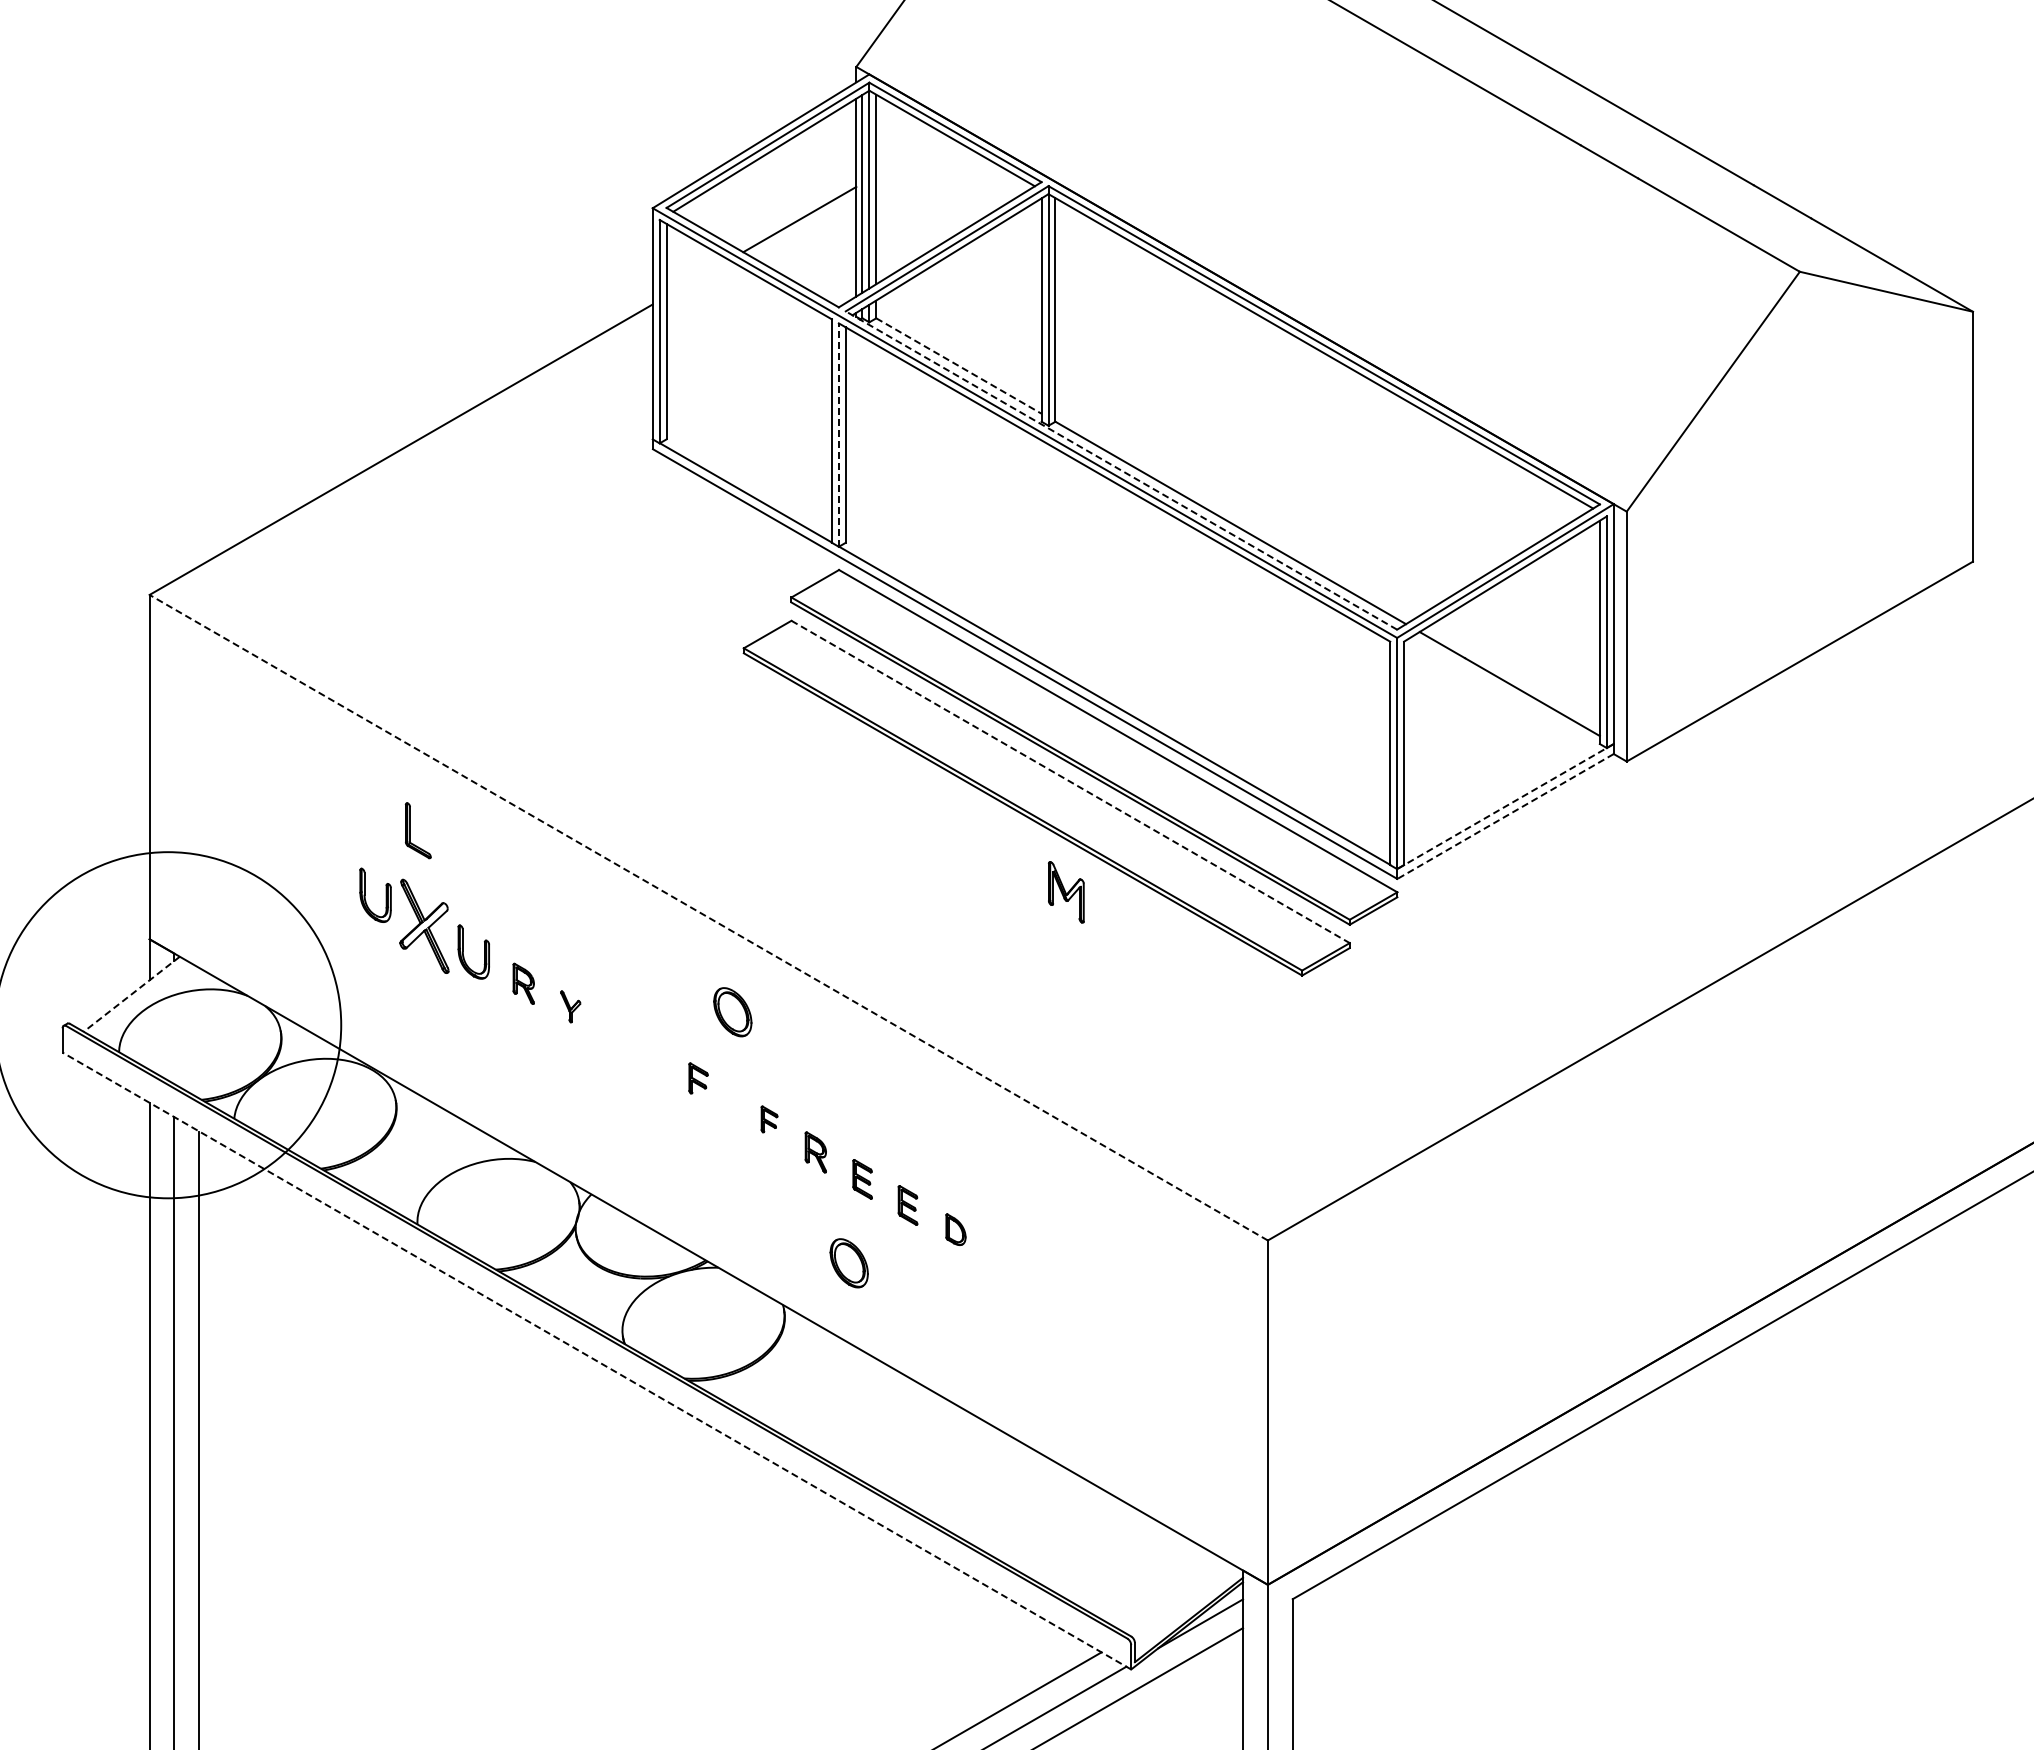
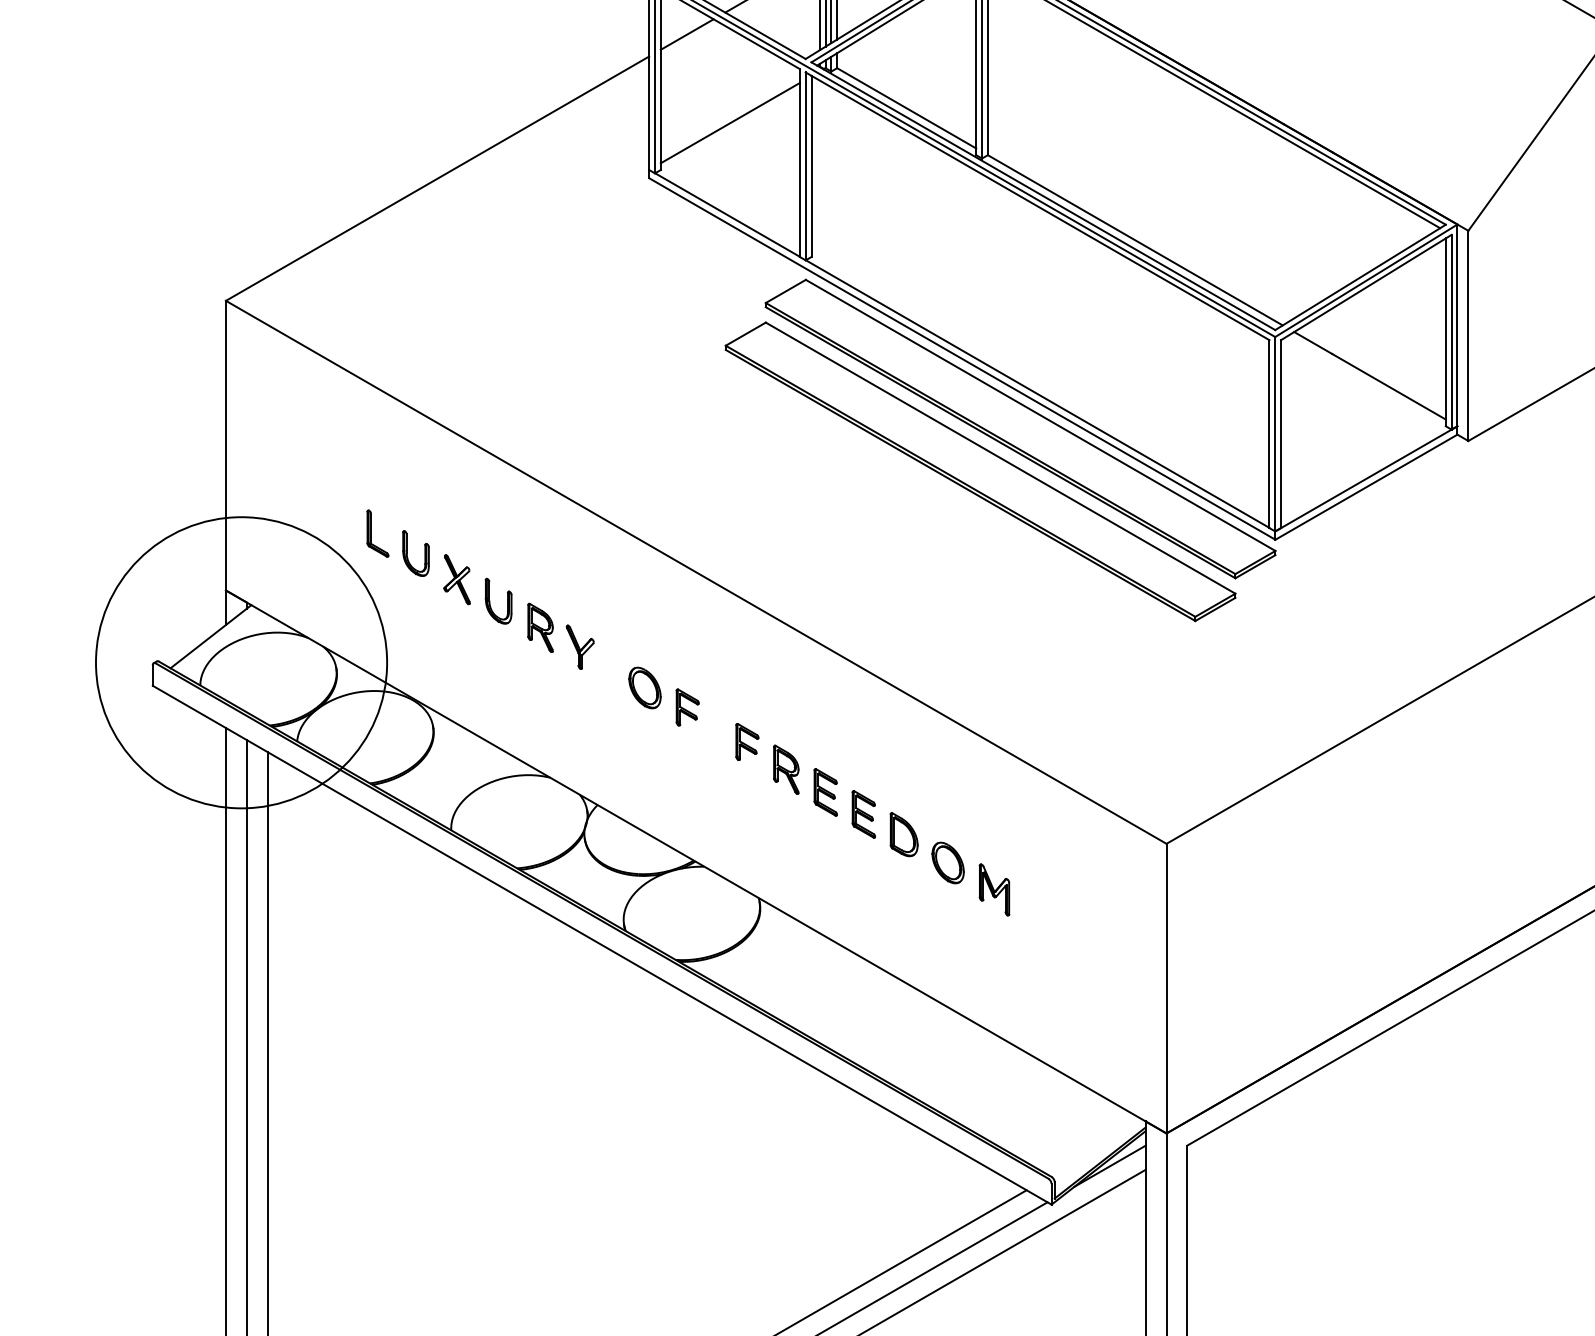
line: (697, 278) -> (686, 34), added
line: (959, 366) -> (907, 108), dashed -> solid
line: (748, 383) -> (729, 123), added
line: (838, 435) -> (805, 166), dashed -> solid
line: (1121, 470) -> (1043, 196), dashed -> solid
line: (1071, 782) -> (1001, 458), dashed -> solid
line: (1505, 806) -> (1366, 478), dashed -> solid
line: (1505, 816) -> (1366, 487), dashed -> solid
part: (410, 830) -> (371, 533), moved
part: (1065, 892) -> (993, 890), moved
line: (708, 917) -> (696, 572), dashed -> solid
part: (424, 926) -> (457, 579), size x0.62
part: (523, 983) -> (540, 627), size x1.43
line: (131, 994) -> (210, 636), dashed -> solid
part: (570, 1006) -> (579, 647), size x1.67
part: (732, 1012) -> (644, 688), moved
part: (698, 1078) -> (687, 707), size x1.43
part: (769, 1119) -> (747, 742), size x1.67
part: (815, 1152) -> (786, 769), size x1.43
part: (862, 1179) -> (825, 792), size x1.43
part: (907, 1205) -> (863, 814), size x1.43
part: (955, 1229) -> (903, 834), size x1.67
part: (848, 1263) -> (947, 863), moved
line: (596, 1361) -> (601, 945), dashed -> solid

